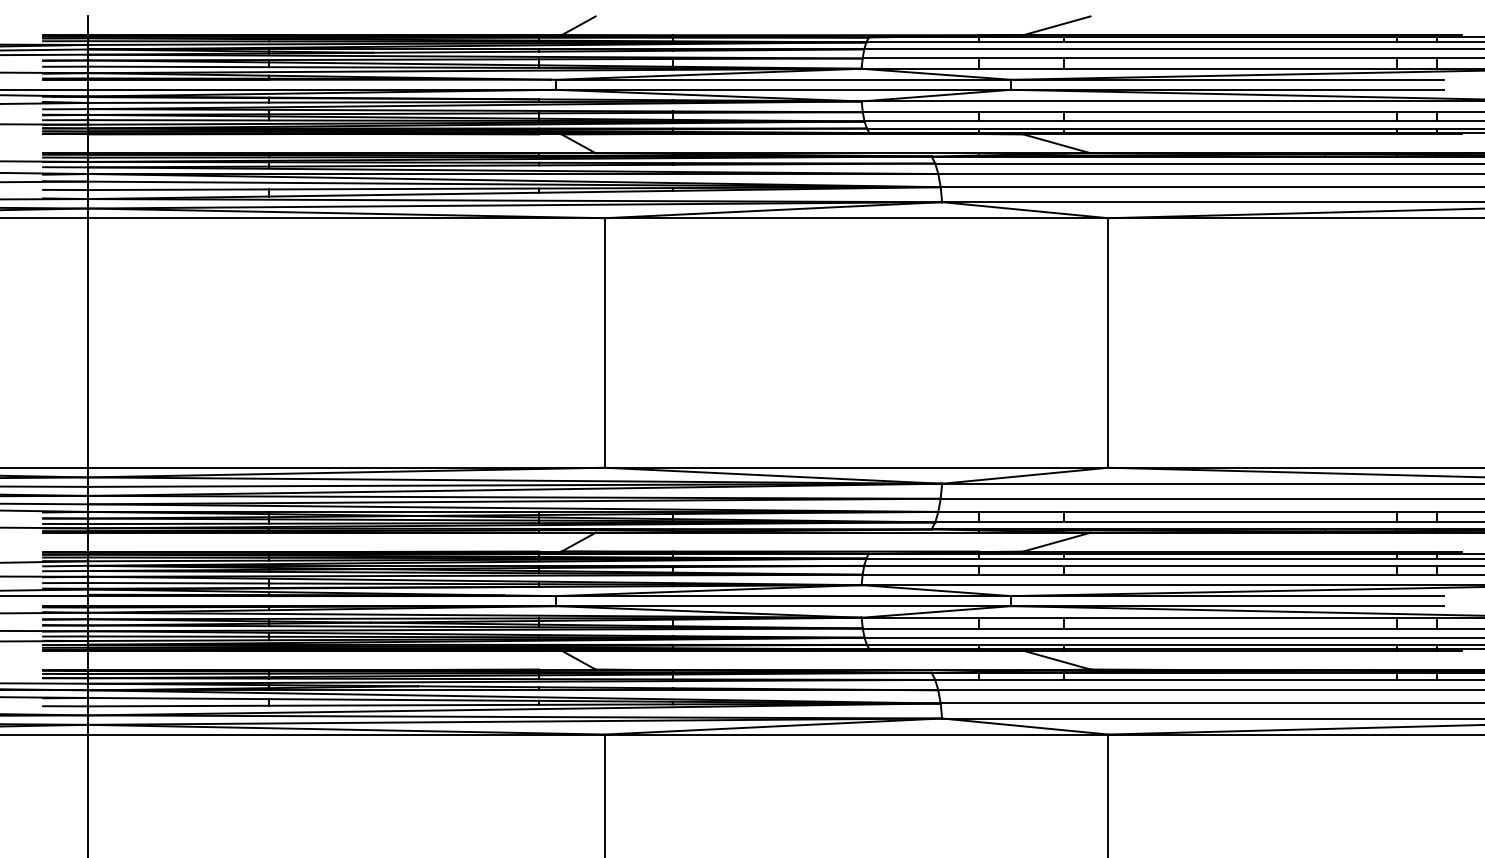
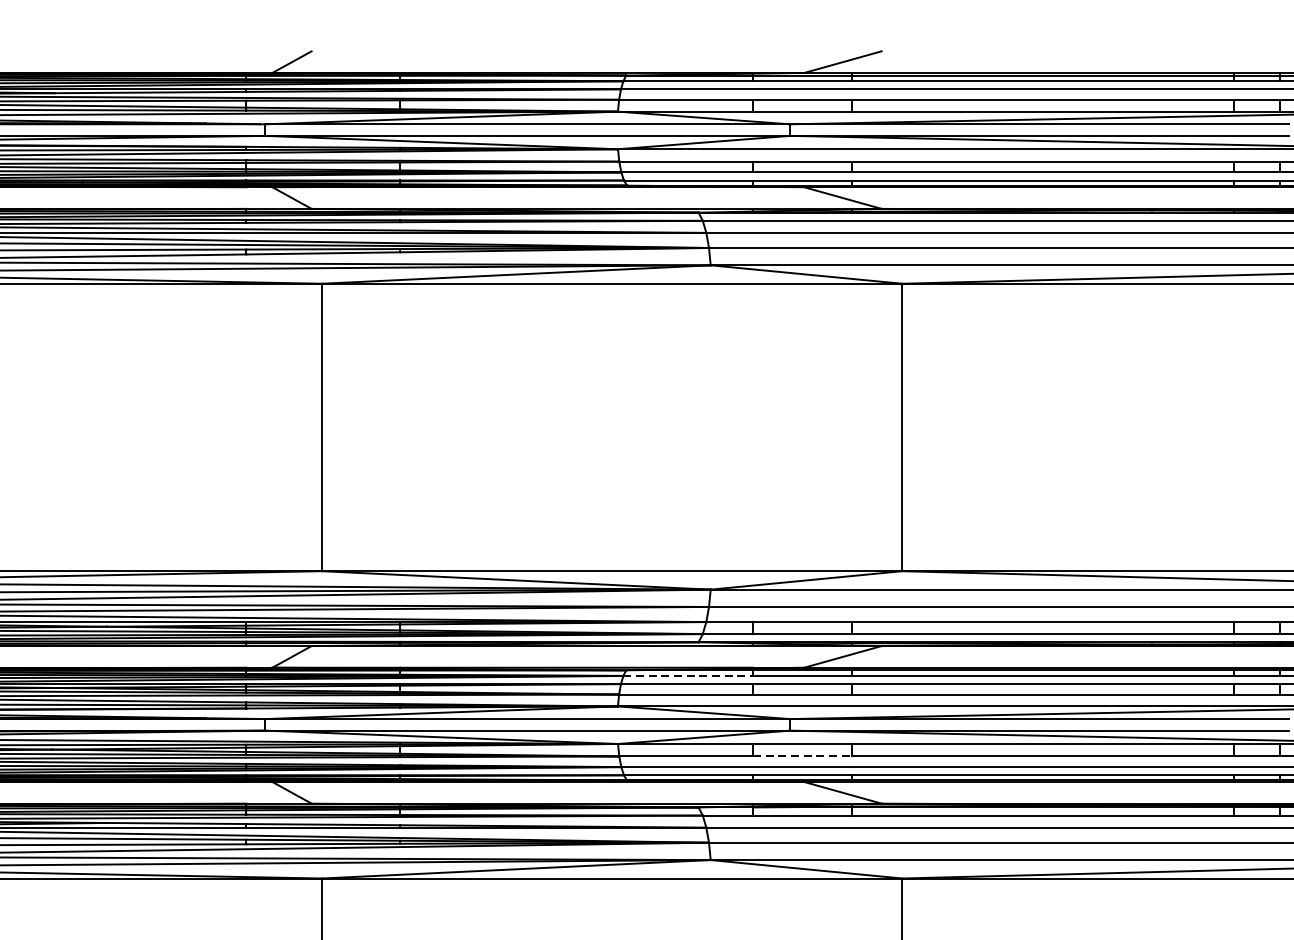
line: (923, 558) -> (689, 675), solid -> dashed
line: (1021, 628) -> (802, 756), solid -> dashed

